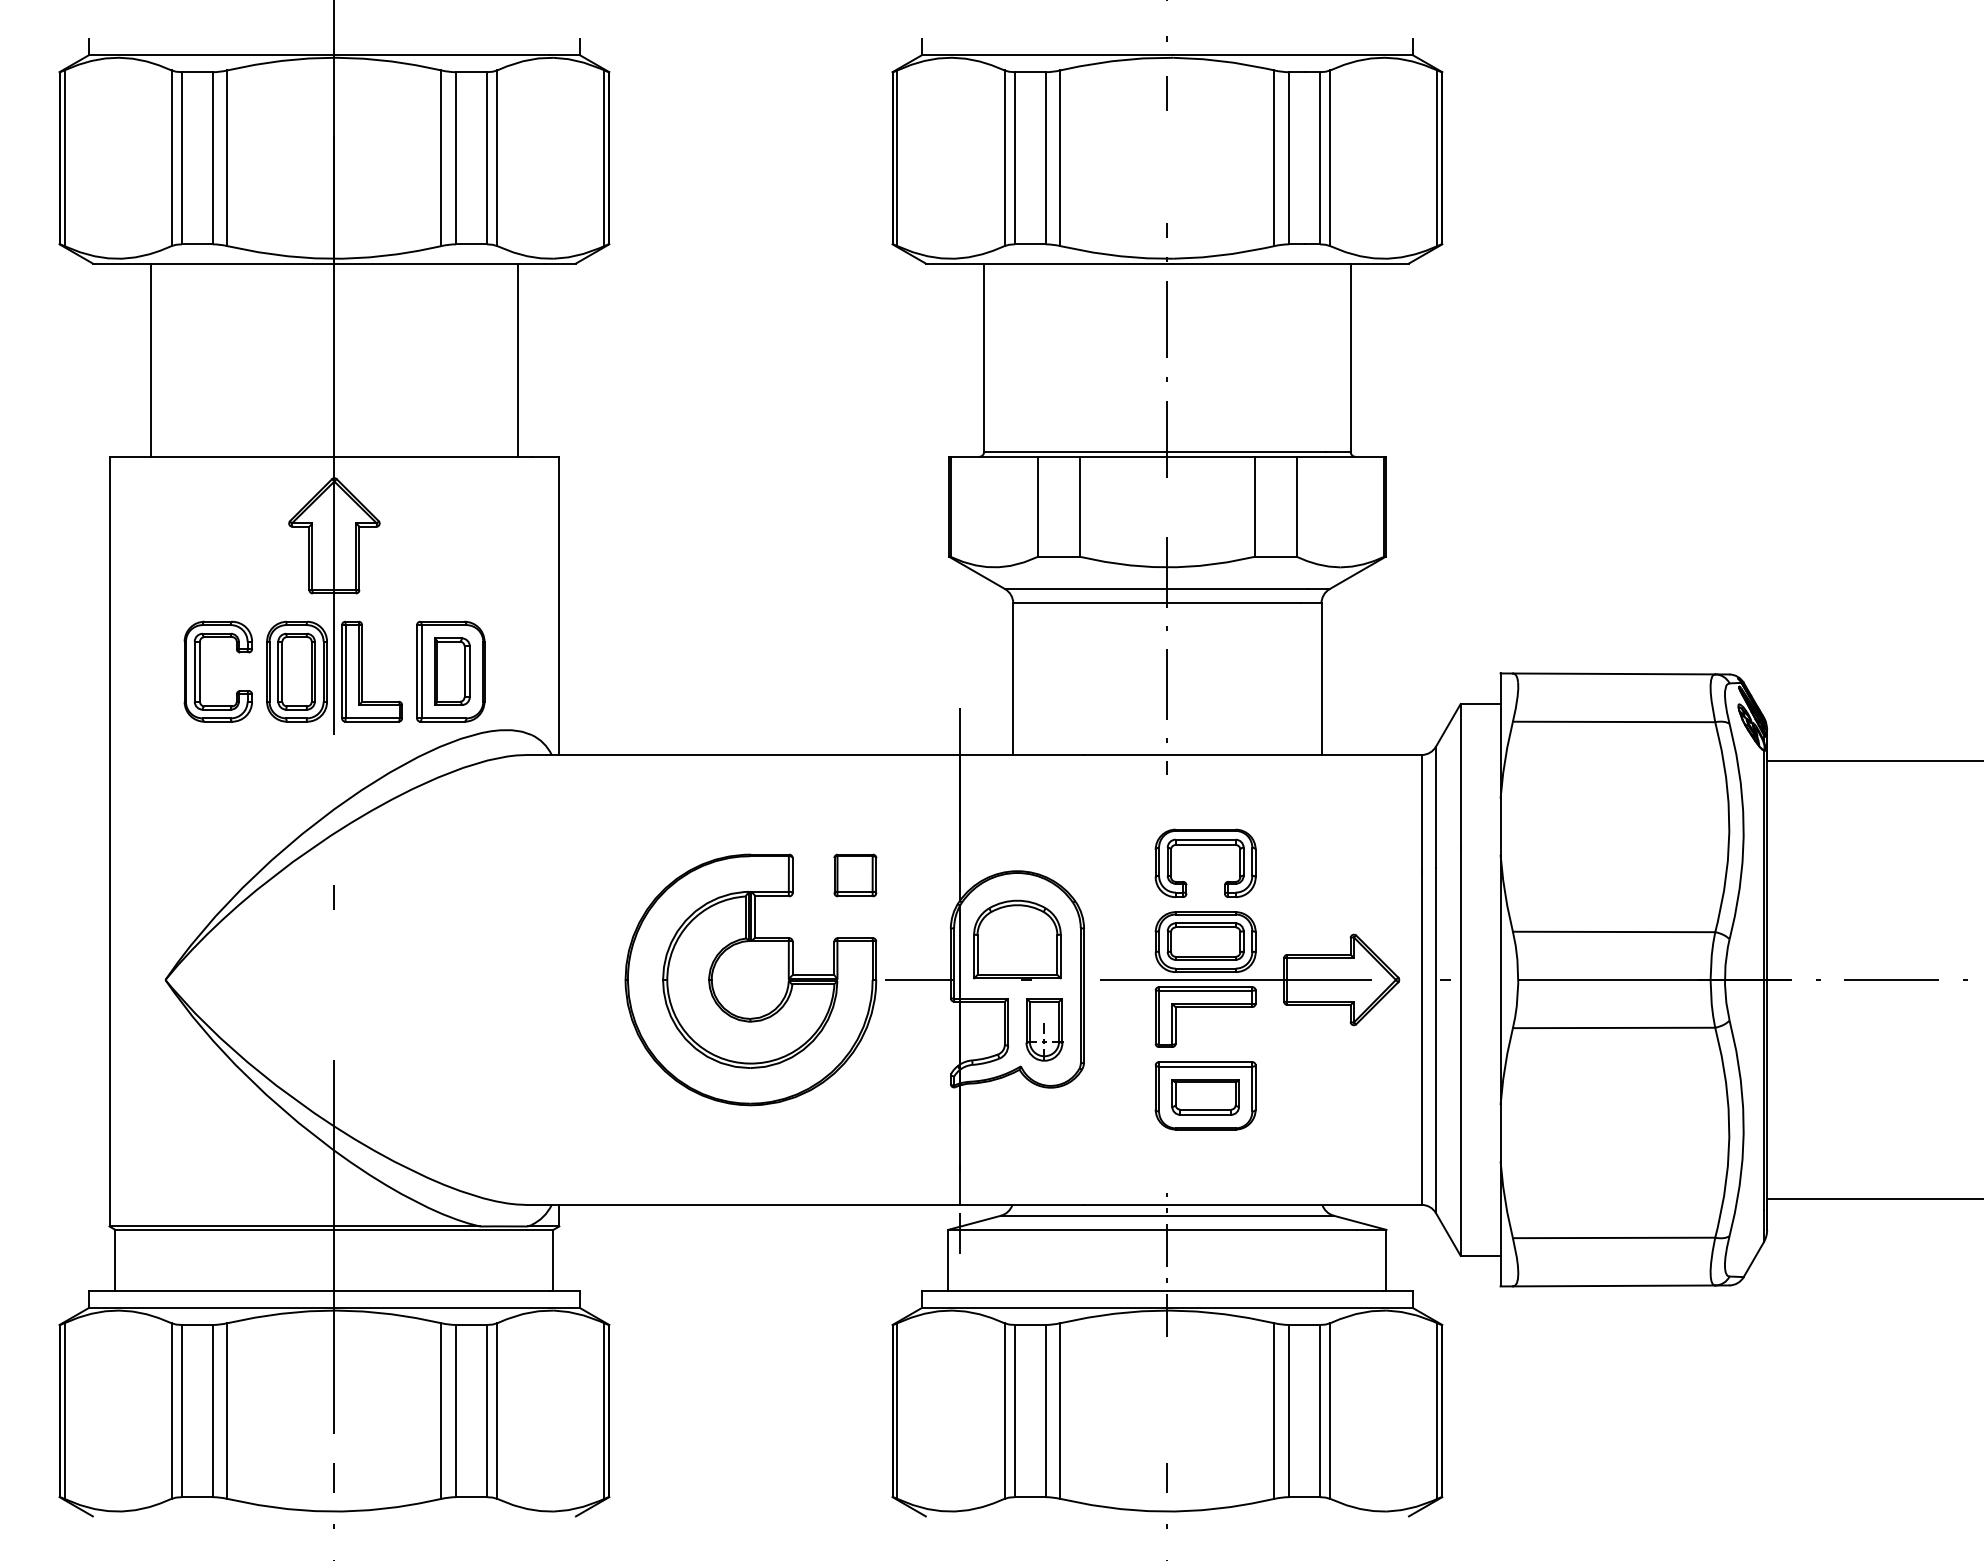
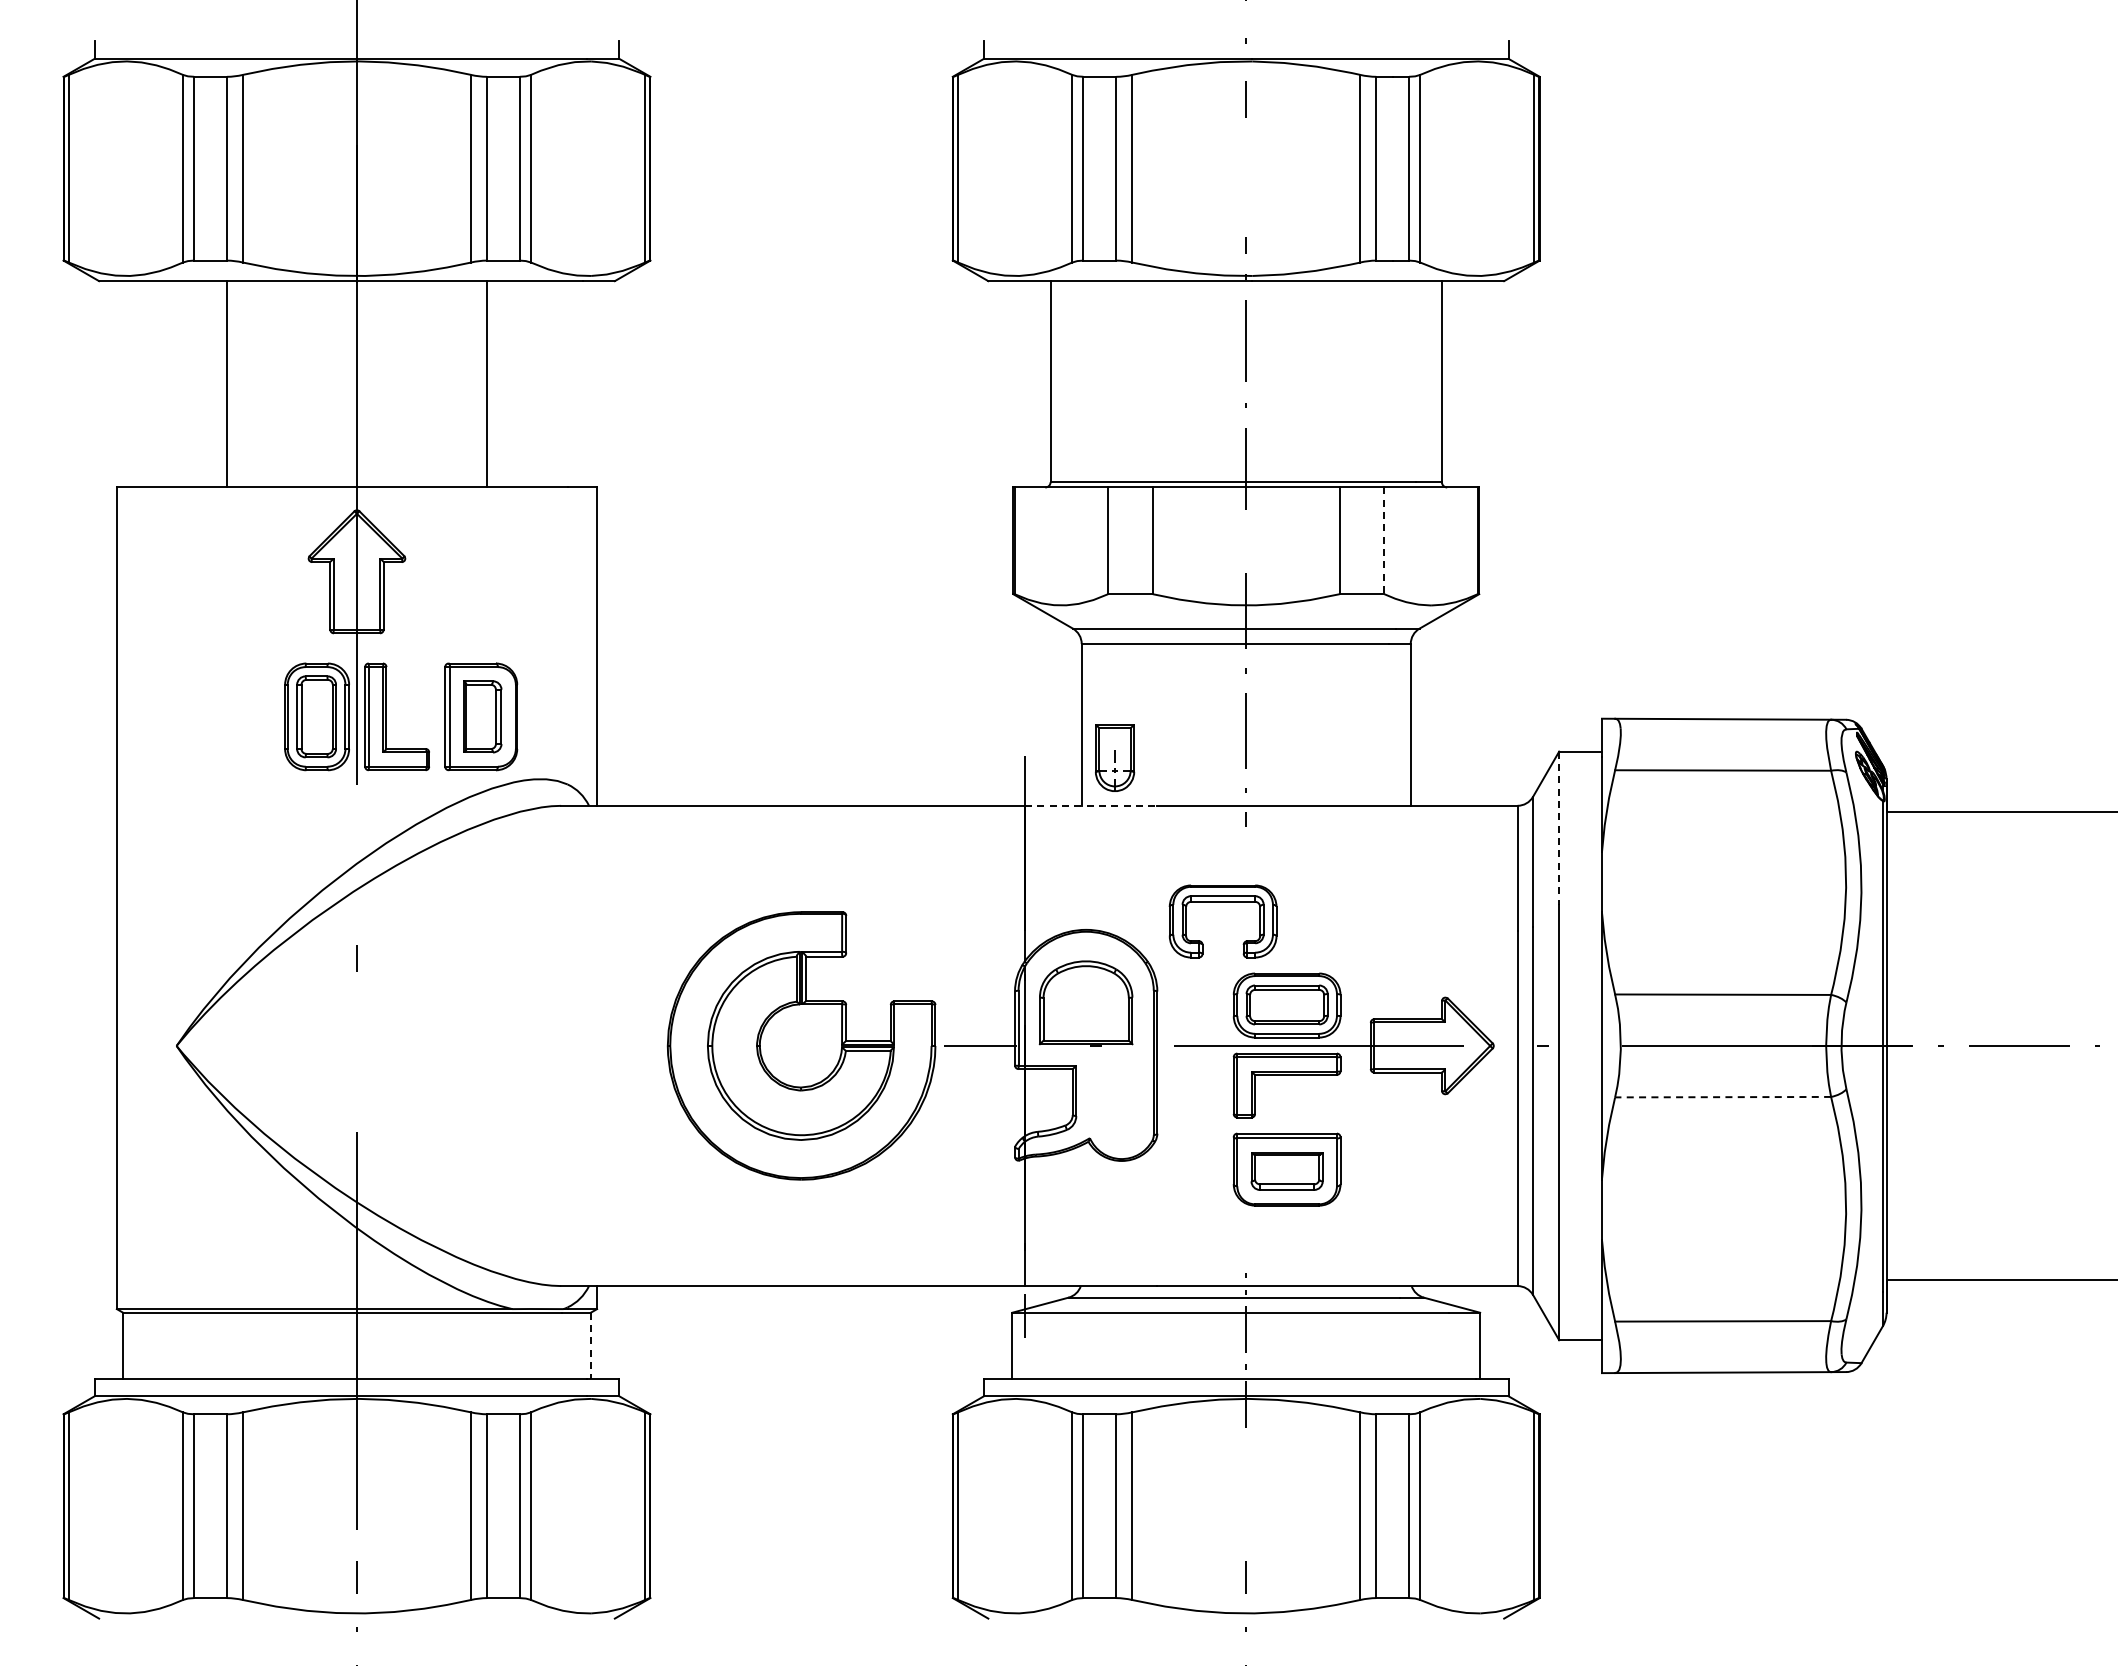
line: (151, 360) -> (227, 384), moved
line: (517, 360) -> (486, 384), moved
line: (1296, 507) -> (1384, 541), solid -> dashed
part: (200, 671) -> (213, 716), removed
line: (1022, 754) -> (1091, 805), solid -> dashed
line: (1460, 776) -> (1559, 828), solid -> dashed
part: (1205, 845) -> (1222, 902), moved
part: (855, 875) -> (913, 934), removed
line: (1614, 1028) -> (1723, 1097), solid -> dashed
part: (1044, 1029) -> (1115, 757), moved
line: (553, 1260) -> (590, 1345), solid -> dashed

